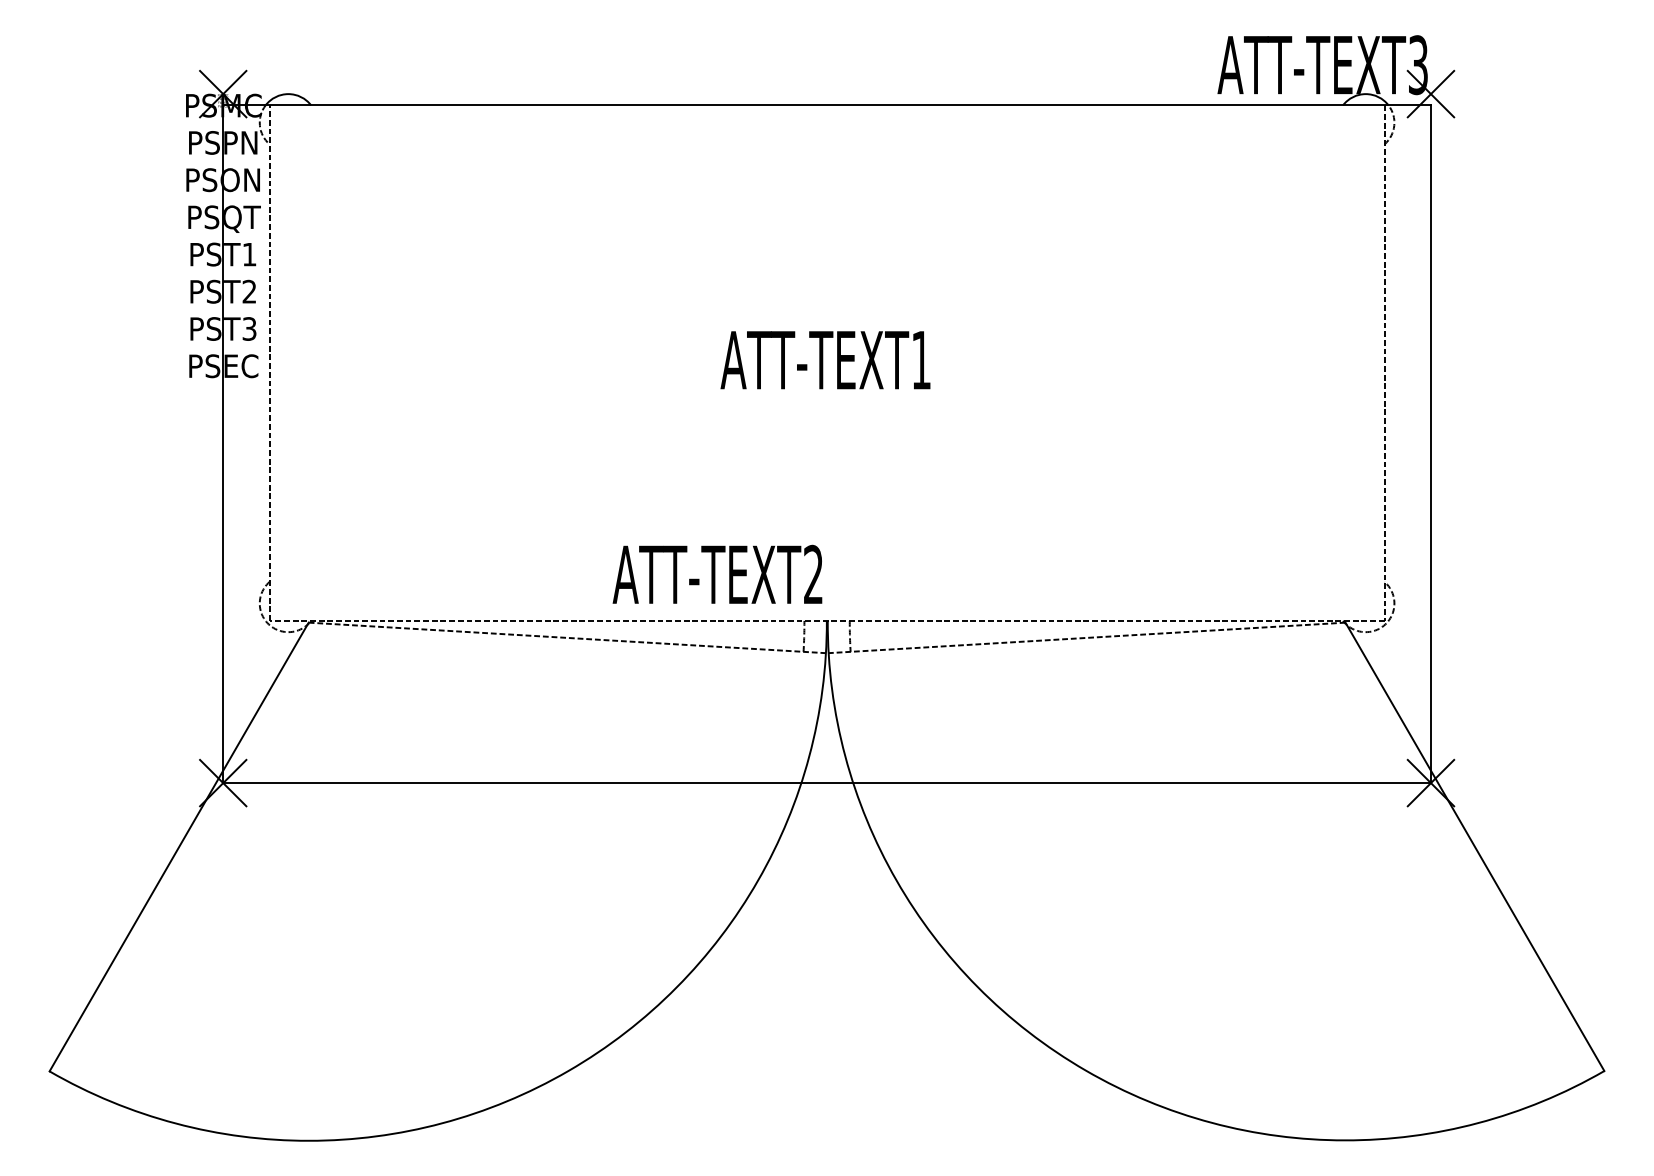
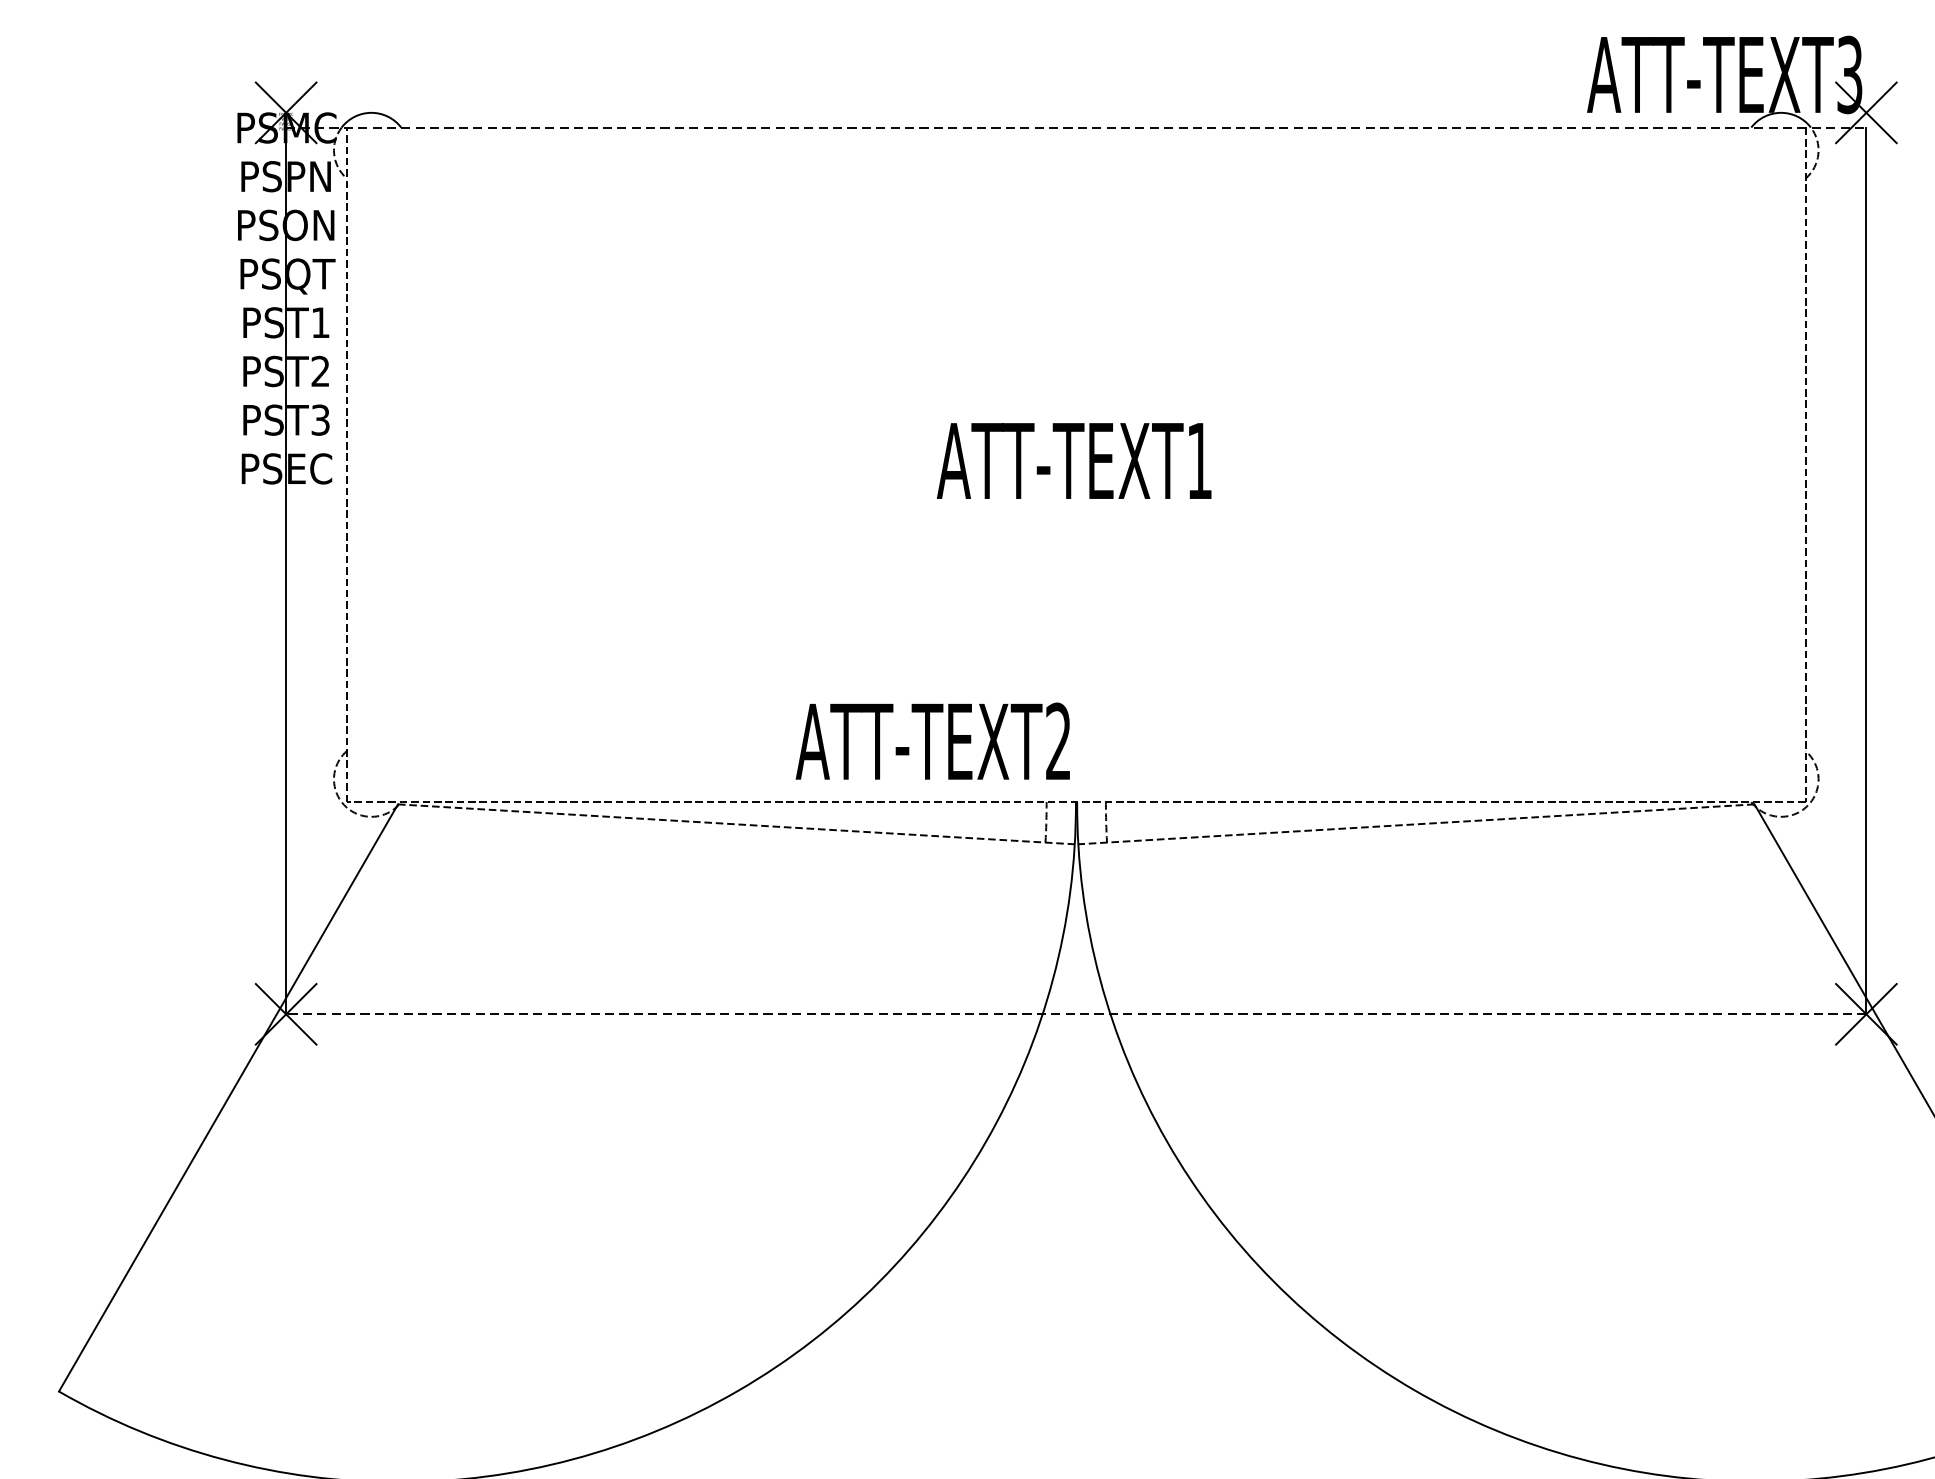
line: (827, 105) -> (1076, 127), solid -> dashed
line: (827, 783) -> (1076, 1014), solid -> dashed

